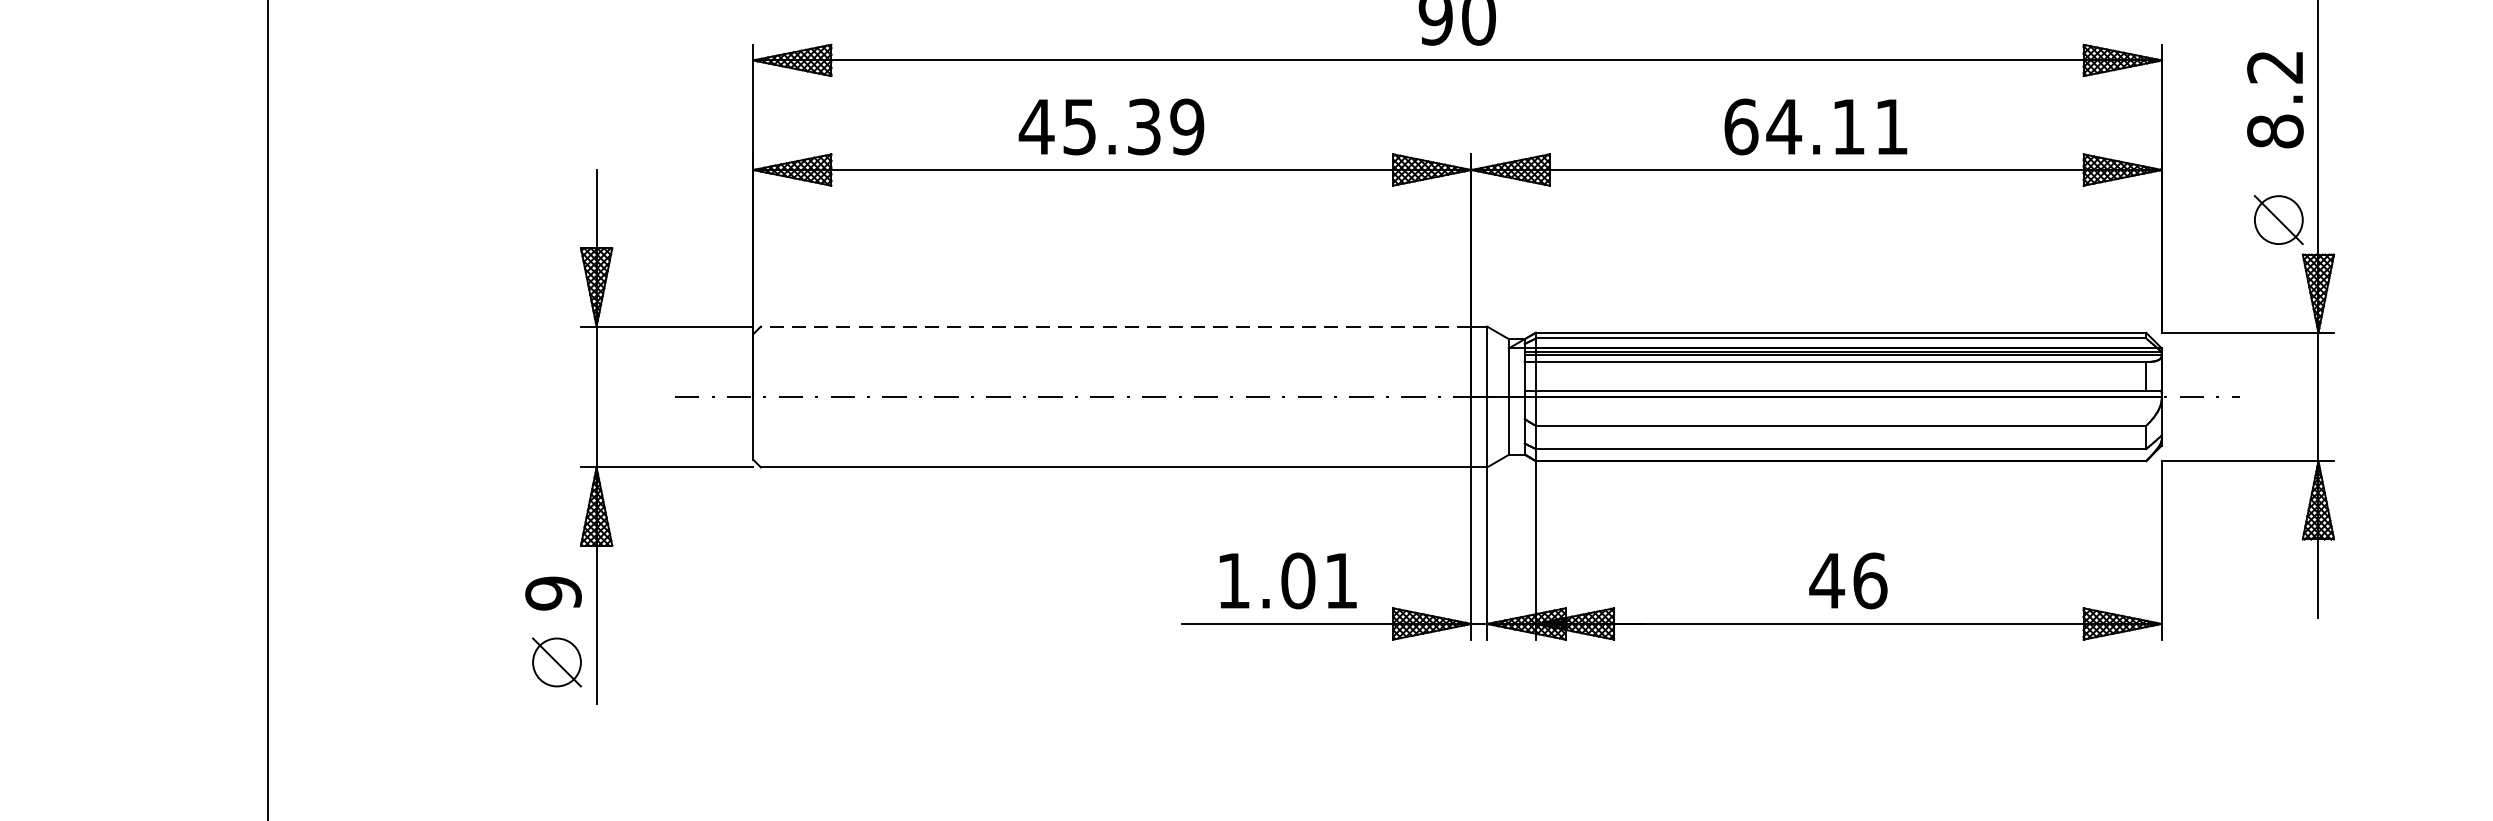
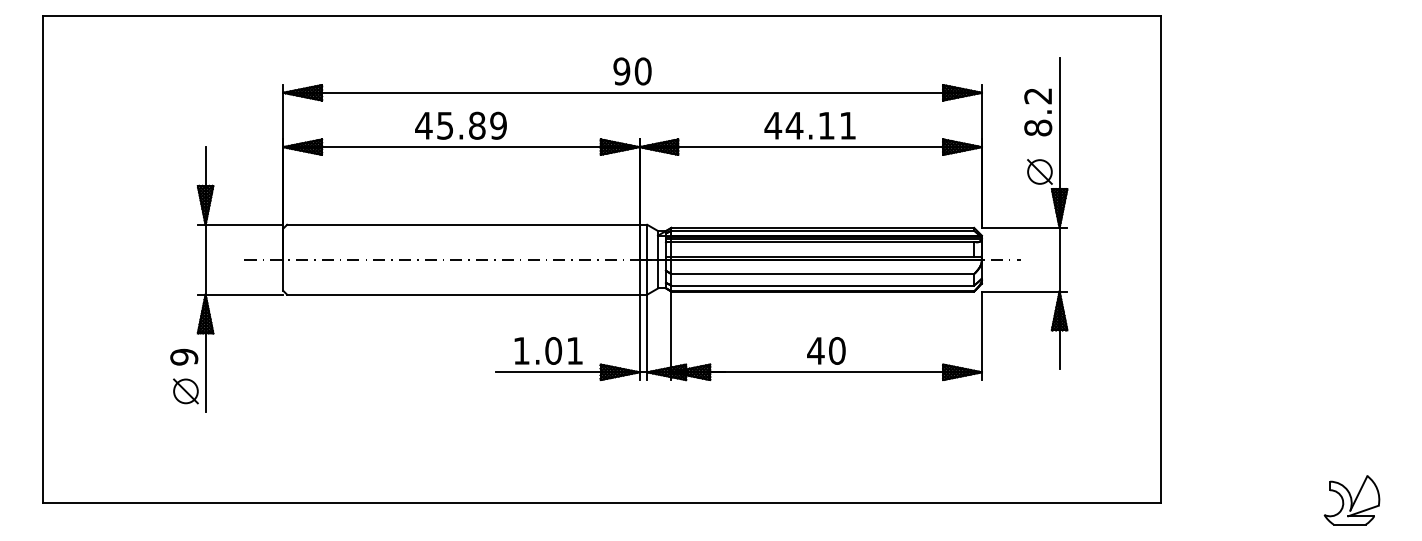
text: (1144, 126) -> (477, 125), 45.39 -> 45.89
text: (1741, 126) -> (773, 125), 64.11 -> 44.11
line: (1114, 325) -> (462, 224), dashed -> solid
text: (1870, 579) -> (837, 350), 46 -> 40

